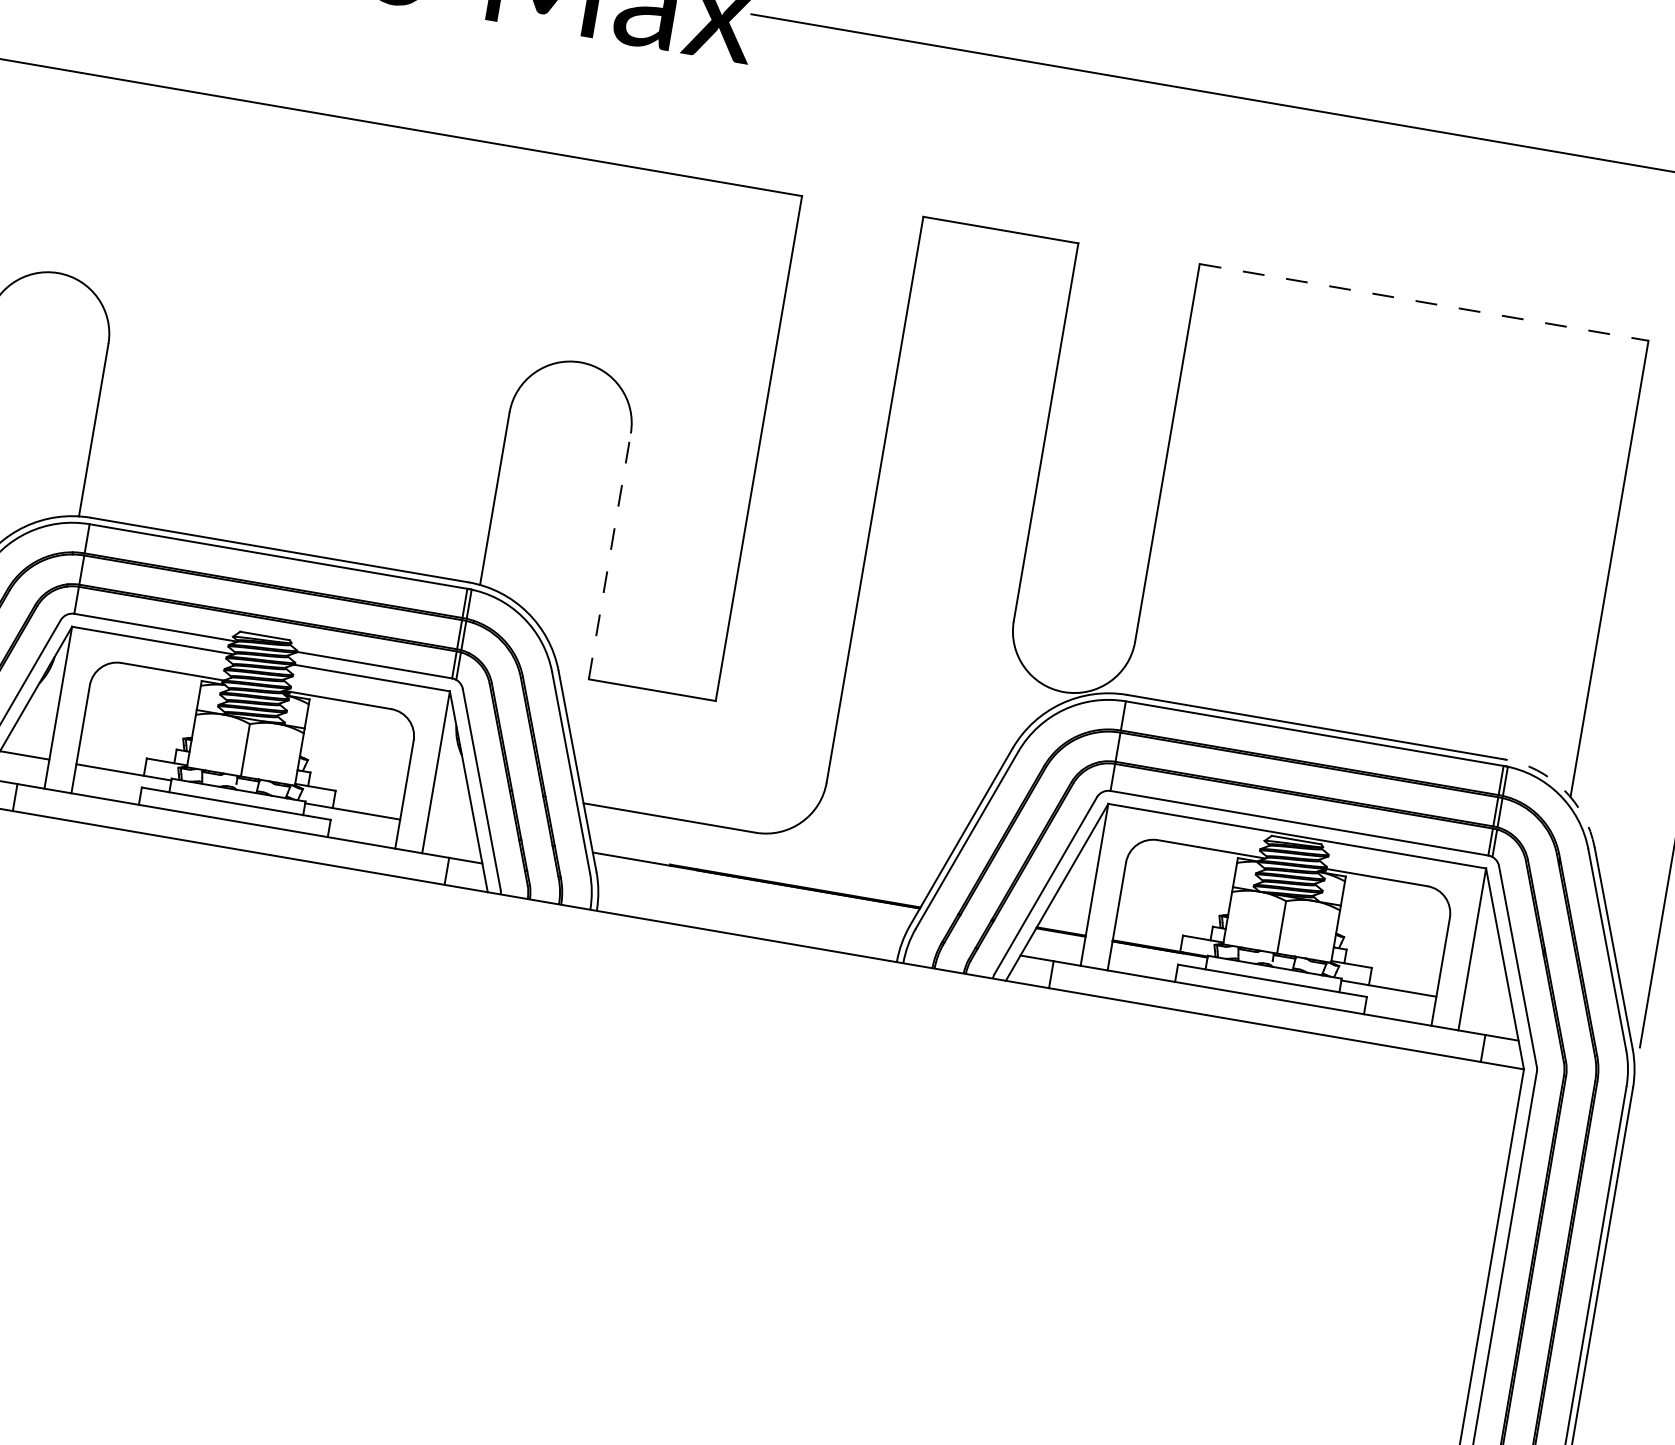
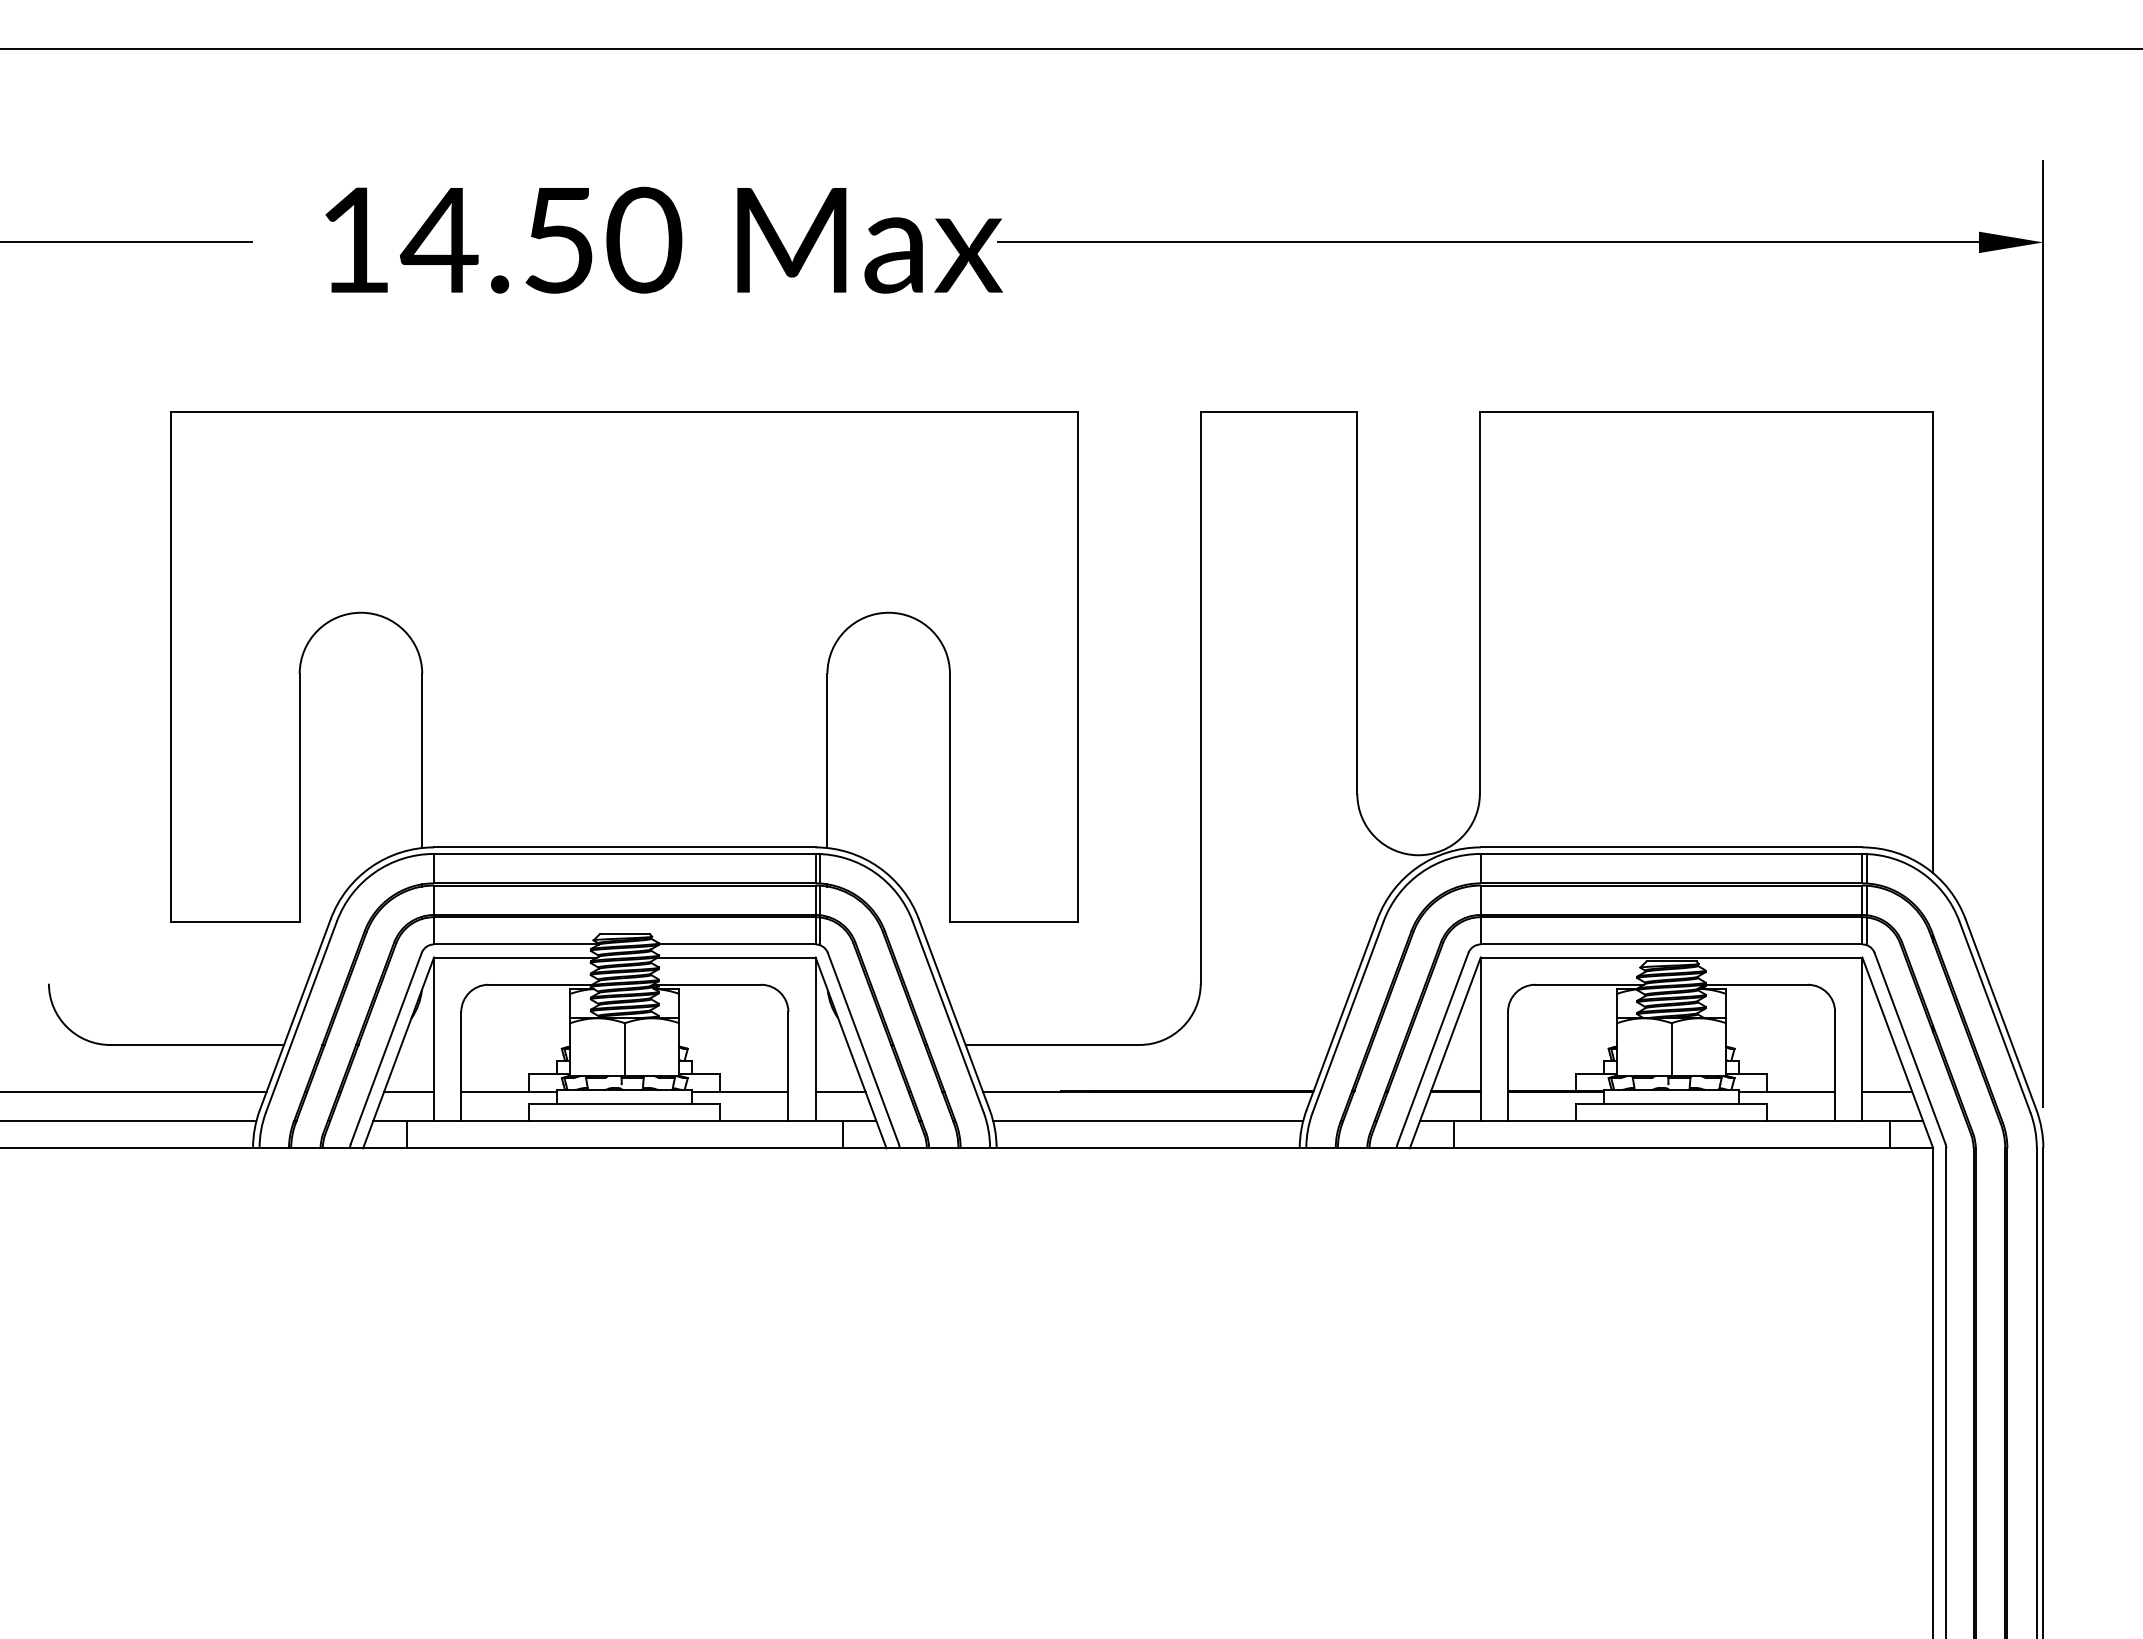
line: (1424, 302) -> (1706, 412), dashed -> solid
line: (609, 555) -> (949, 797), dashed -> solid
arc: (1563, 790) -> (1925, 867), dashed -> solid
line: (451, 828) -> (840, 1091), added
line: (751, 910) -> (1148, 1121), added
line: (1488, 1005) -> (1887, 1091), added

